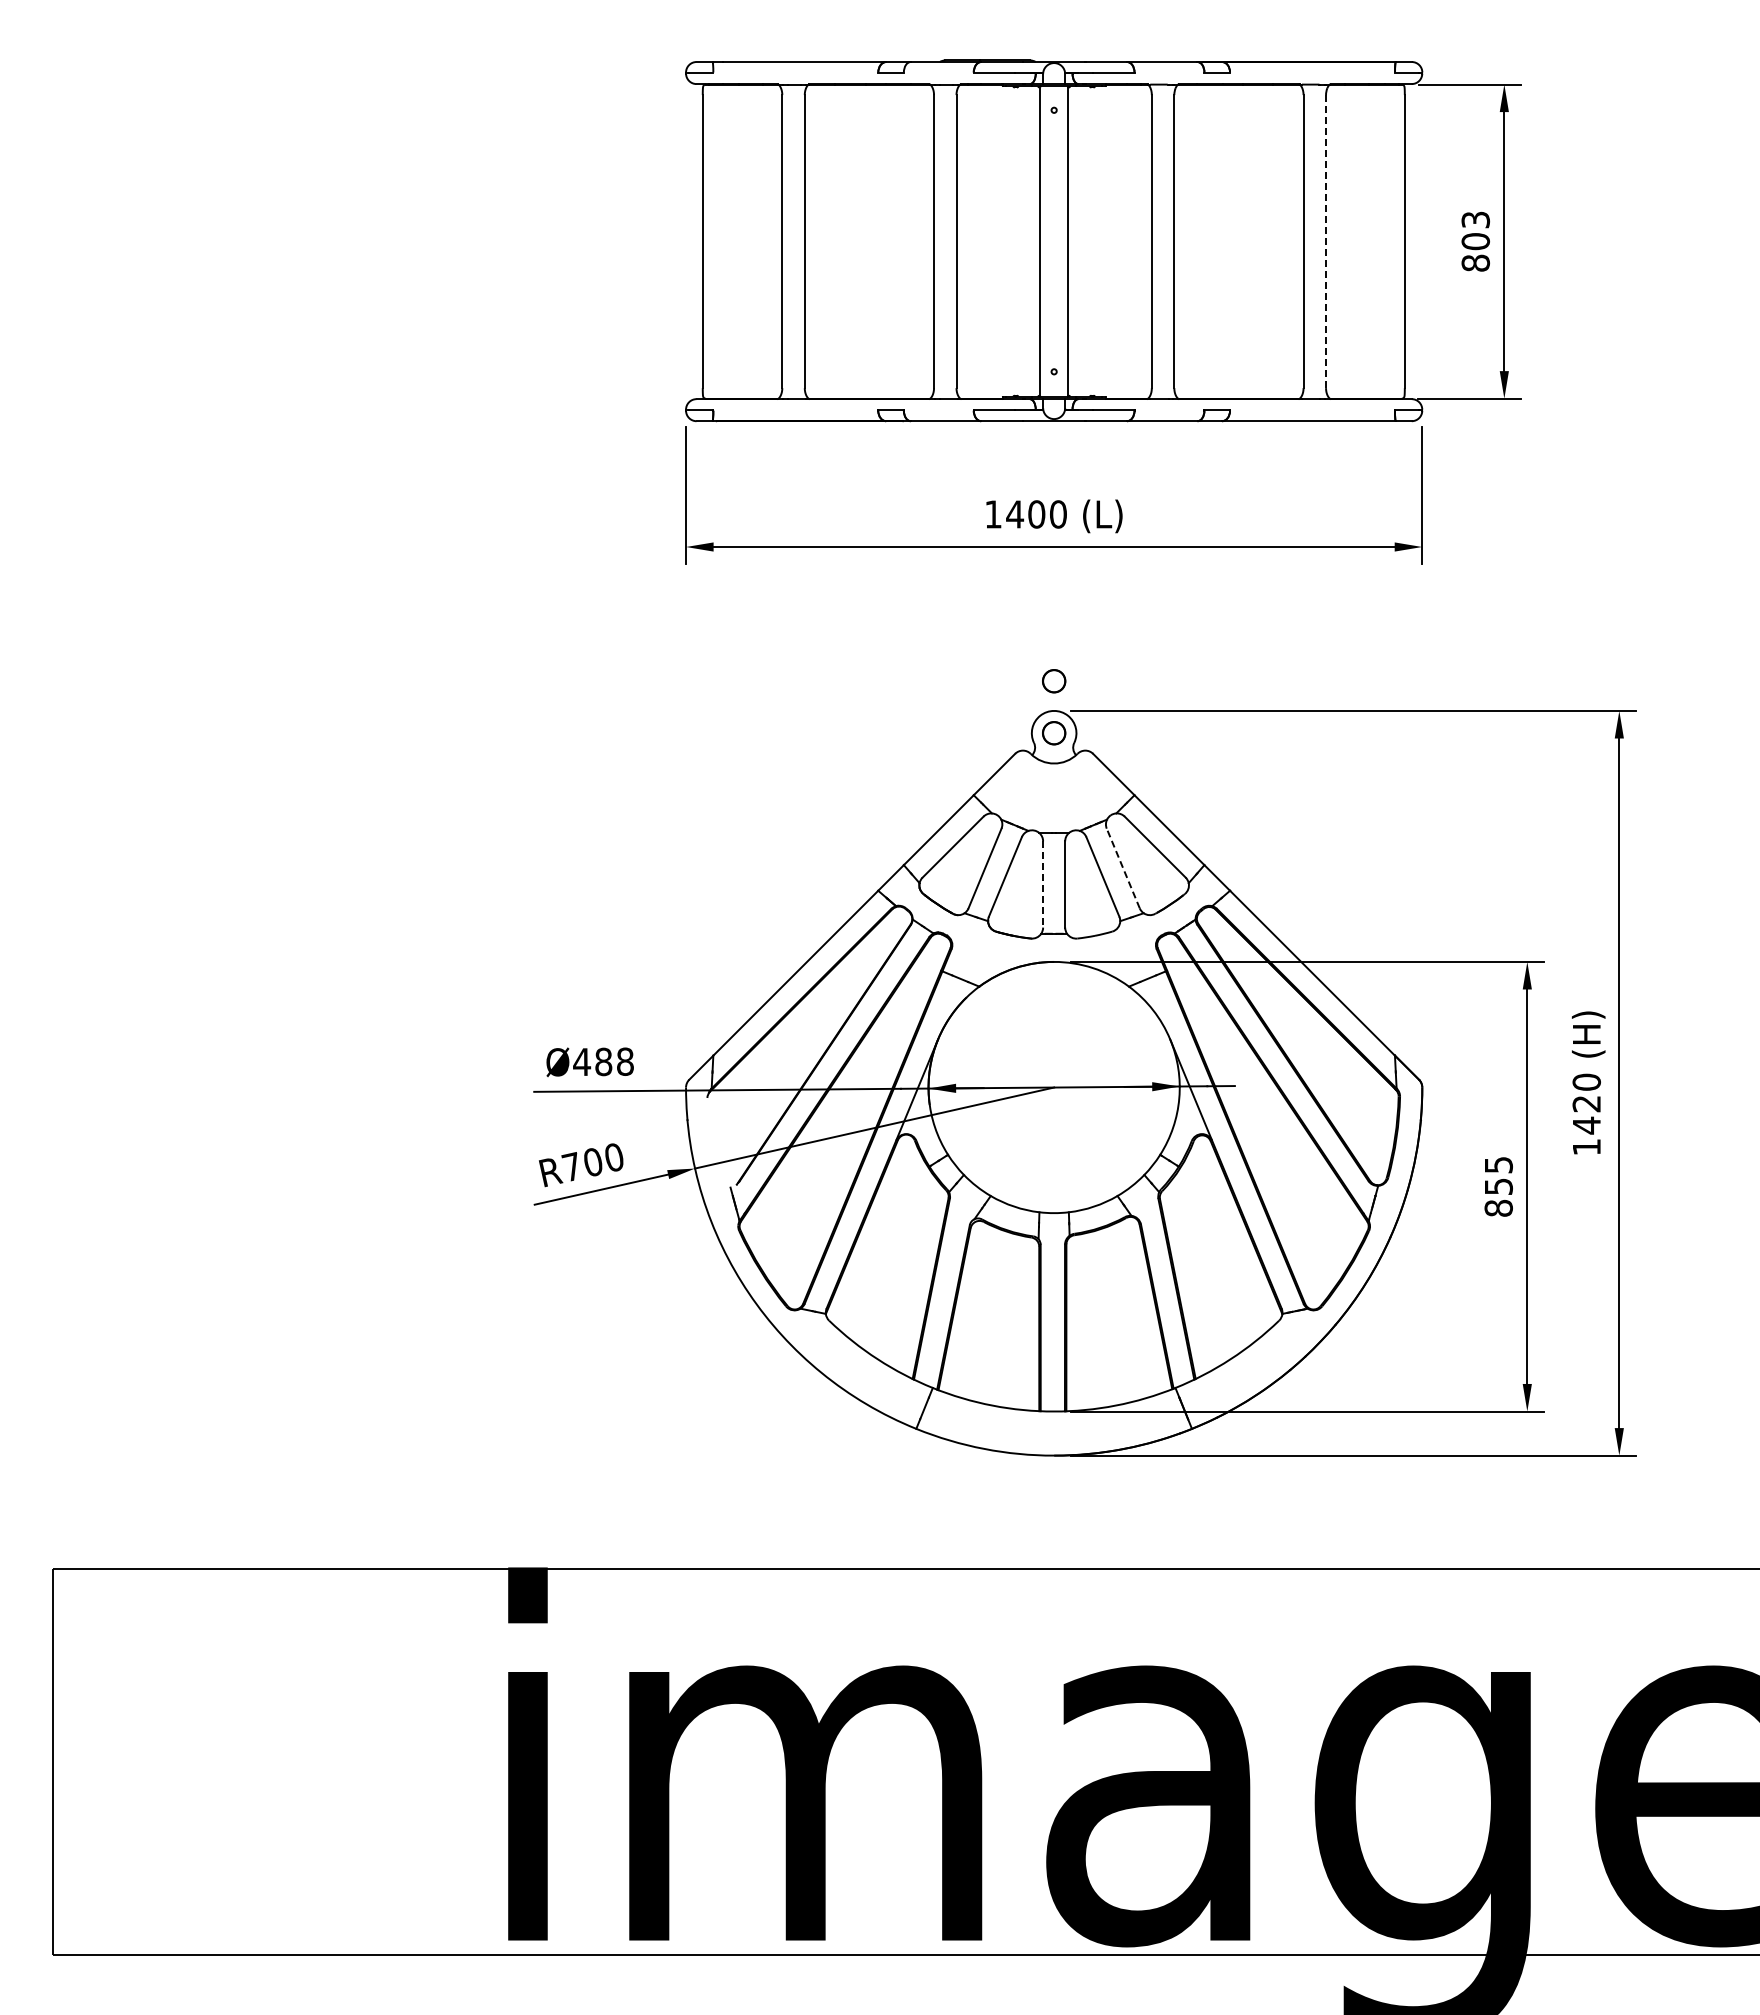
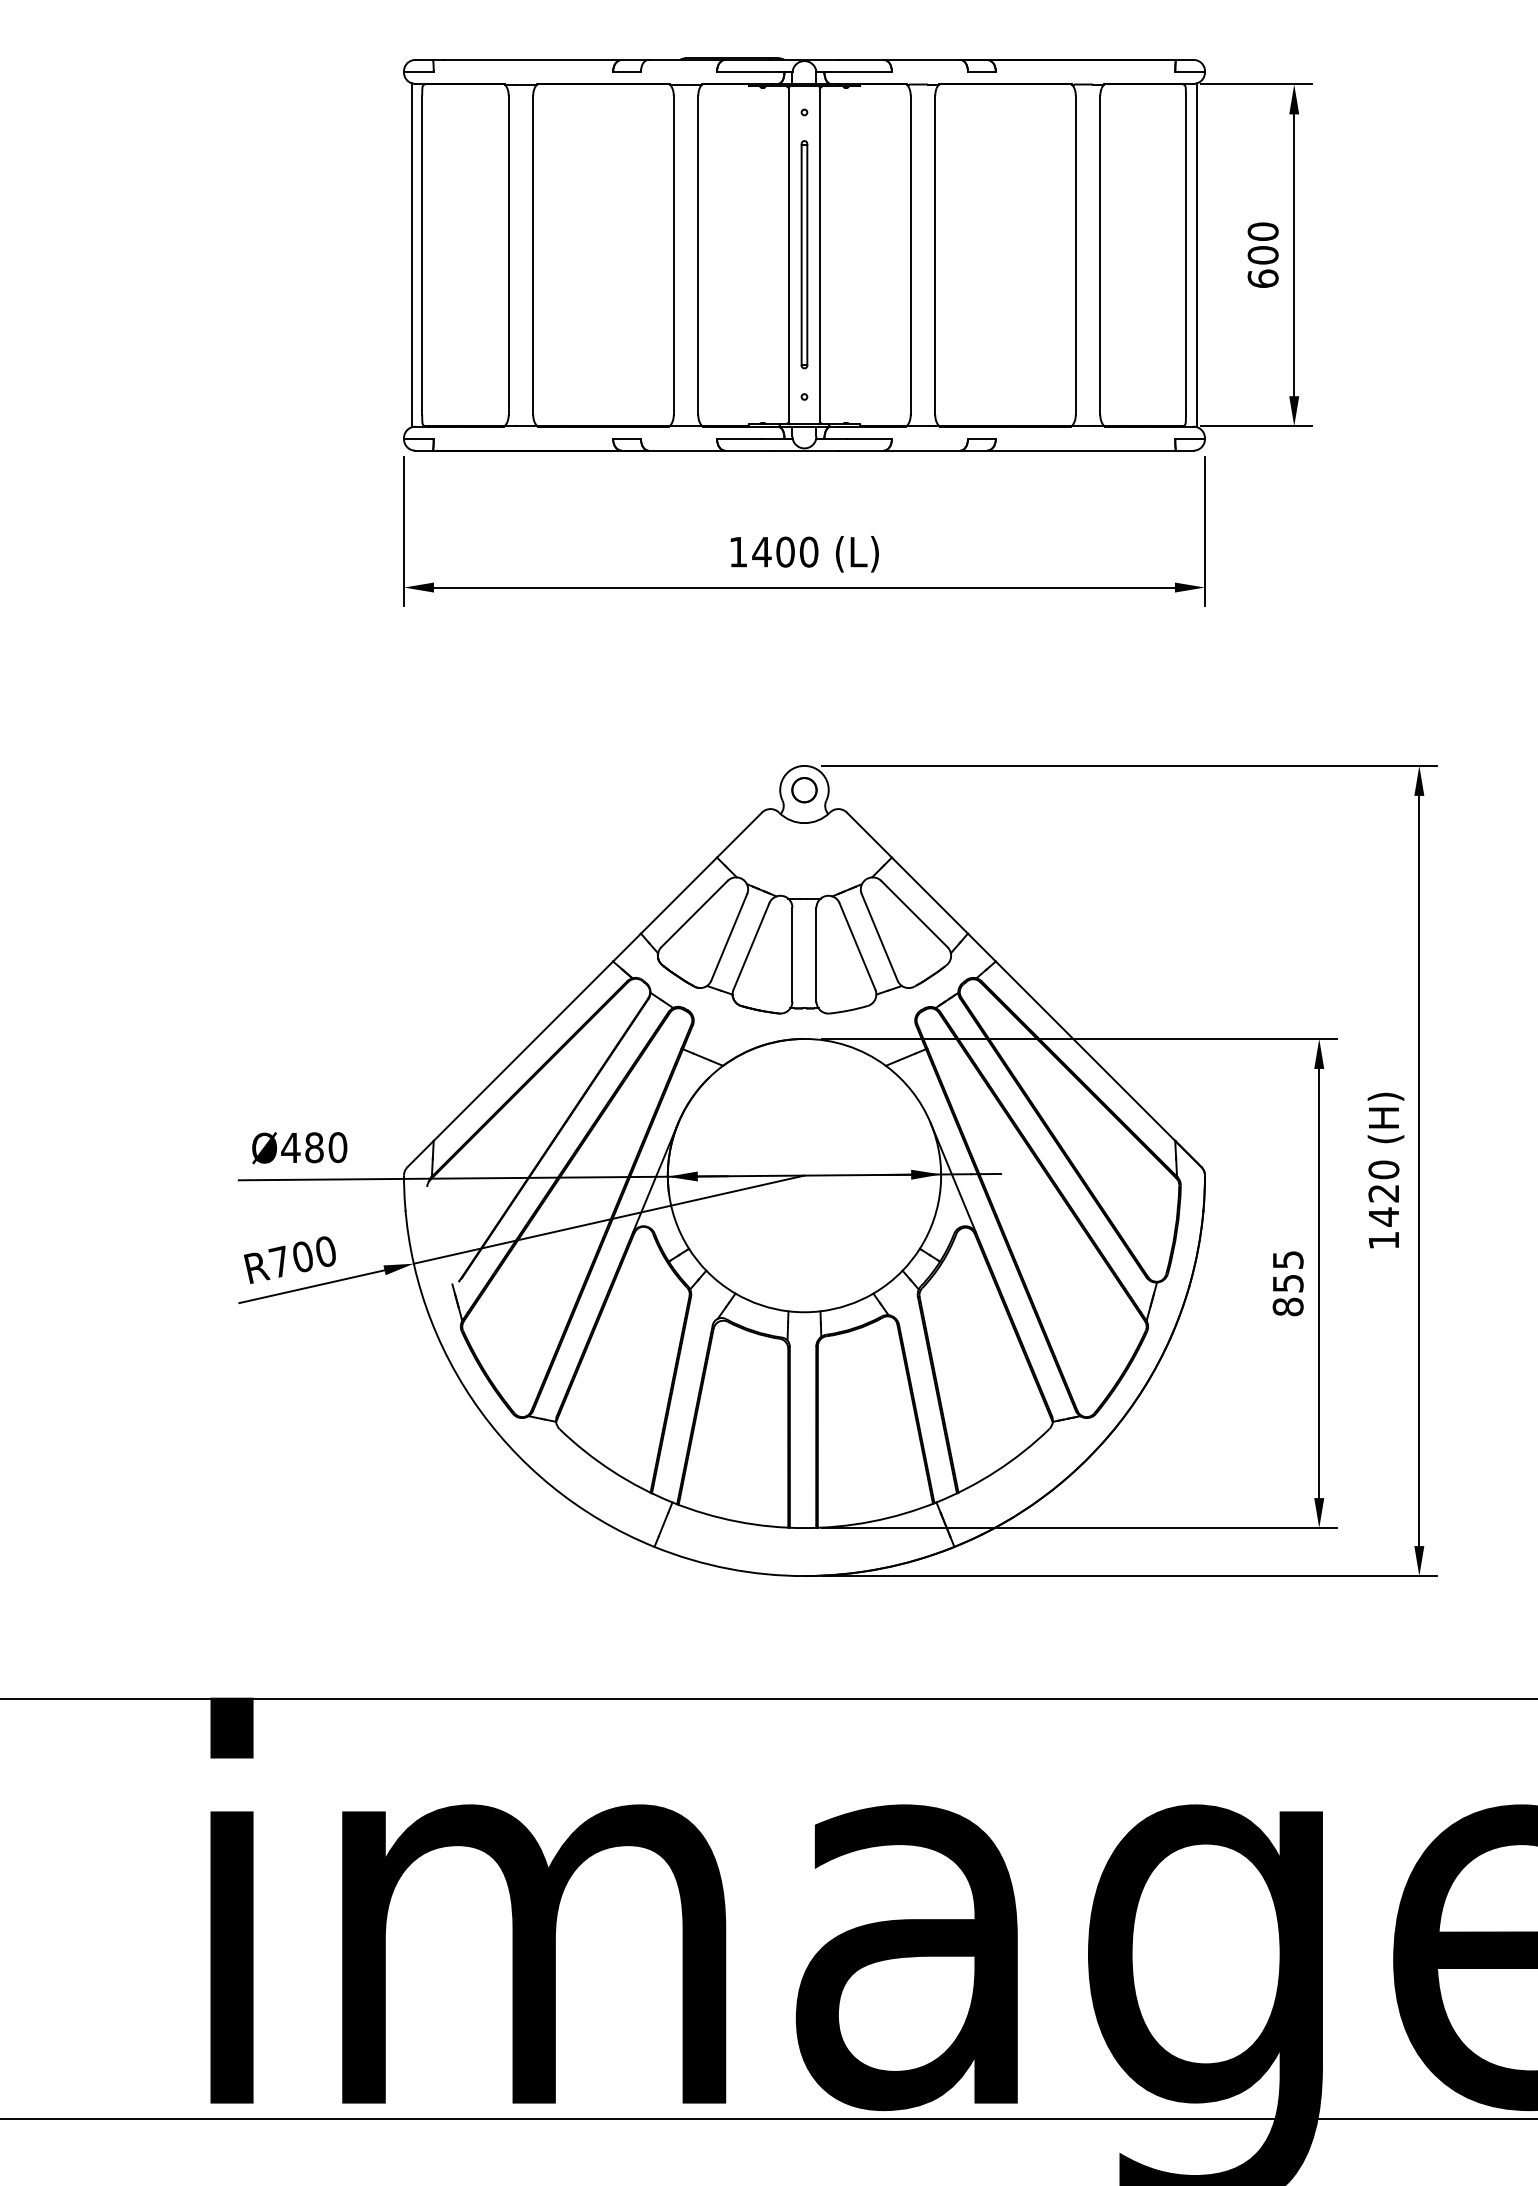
part: (1053, 240) -> (803, 254), added
line: (693, 241) -> (412, 255), added
line: (1326, 241) -> (1100, 255), dashed -> solid
line: (1415, 241) -> (1197, 255), added
text: (1475, 241) -> (1262, 255), 803 -> 600
circle: (1054, 681) -> (804, 733), removed
line: (1123, 868) -> (879, 937), dashed -> solid
line: (1043, 884) -> (792, 954), dashed -> solid
text: (624, 1061) -> (337, 1147), Ø488 -> Ø480

